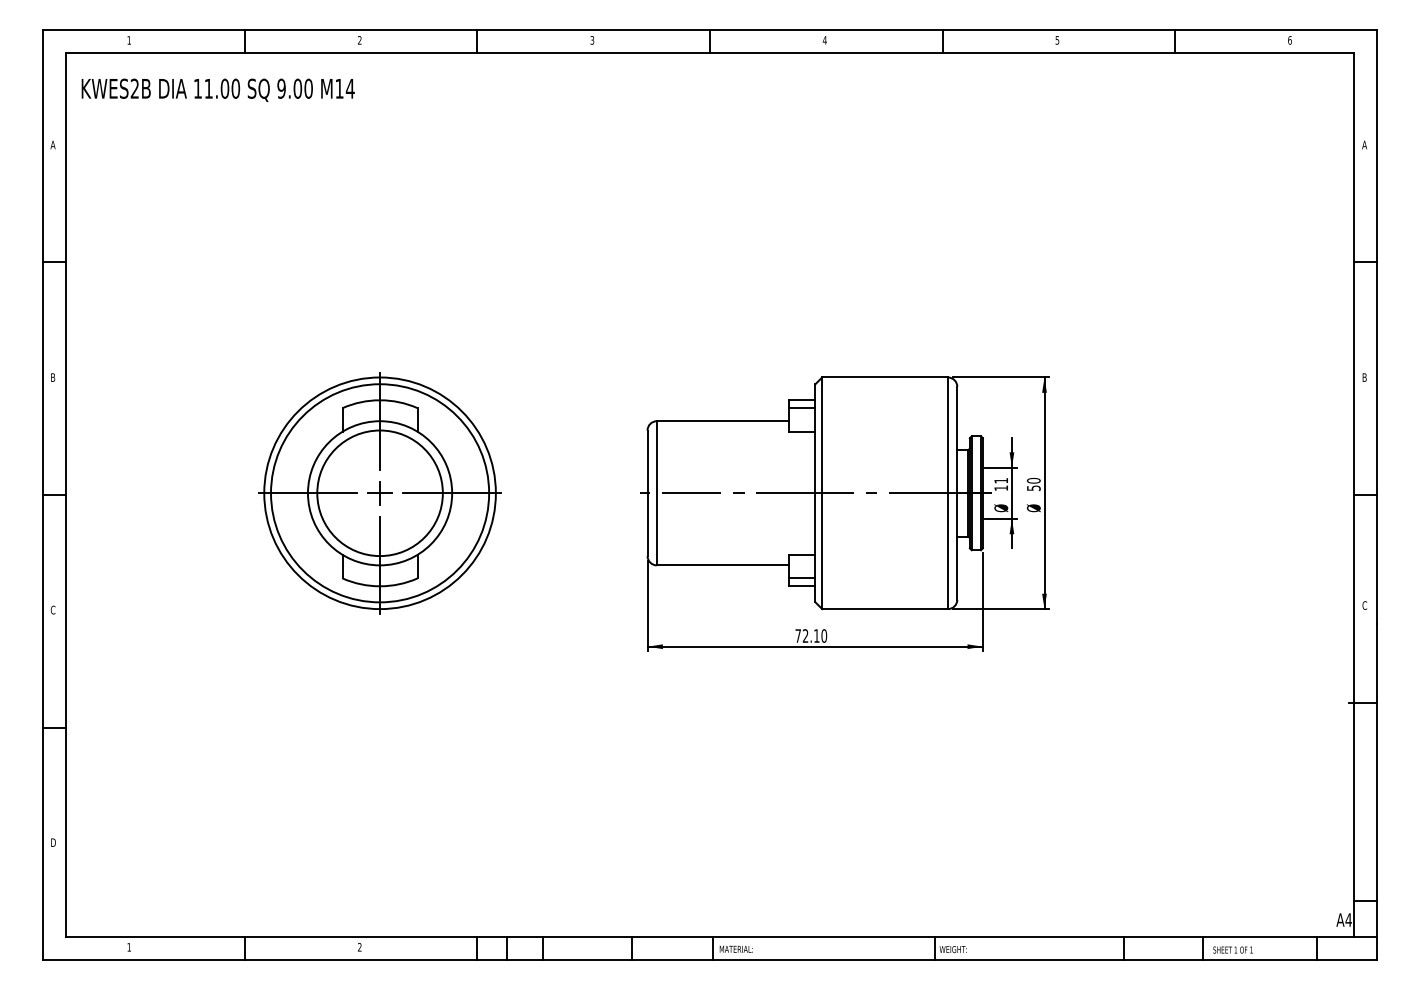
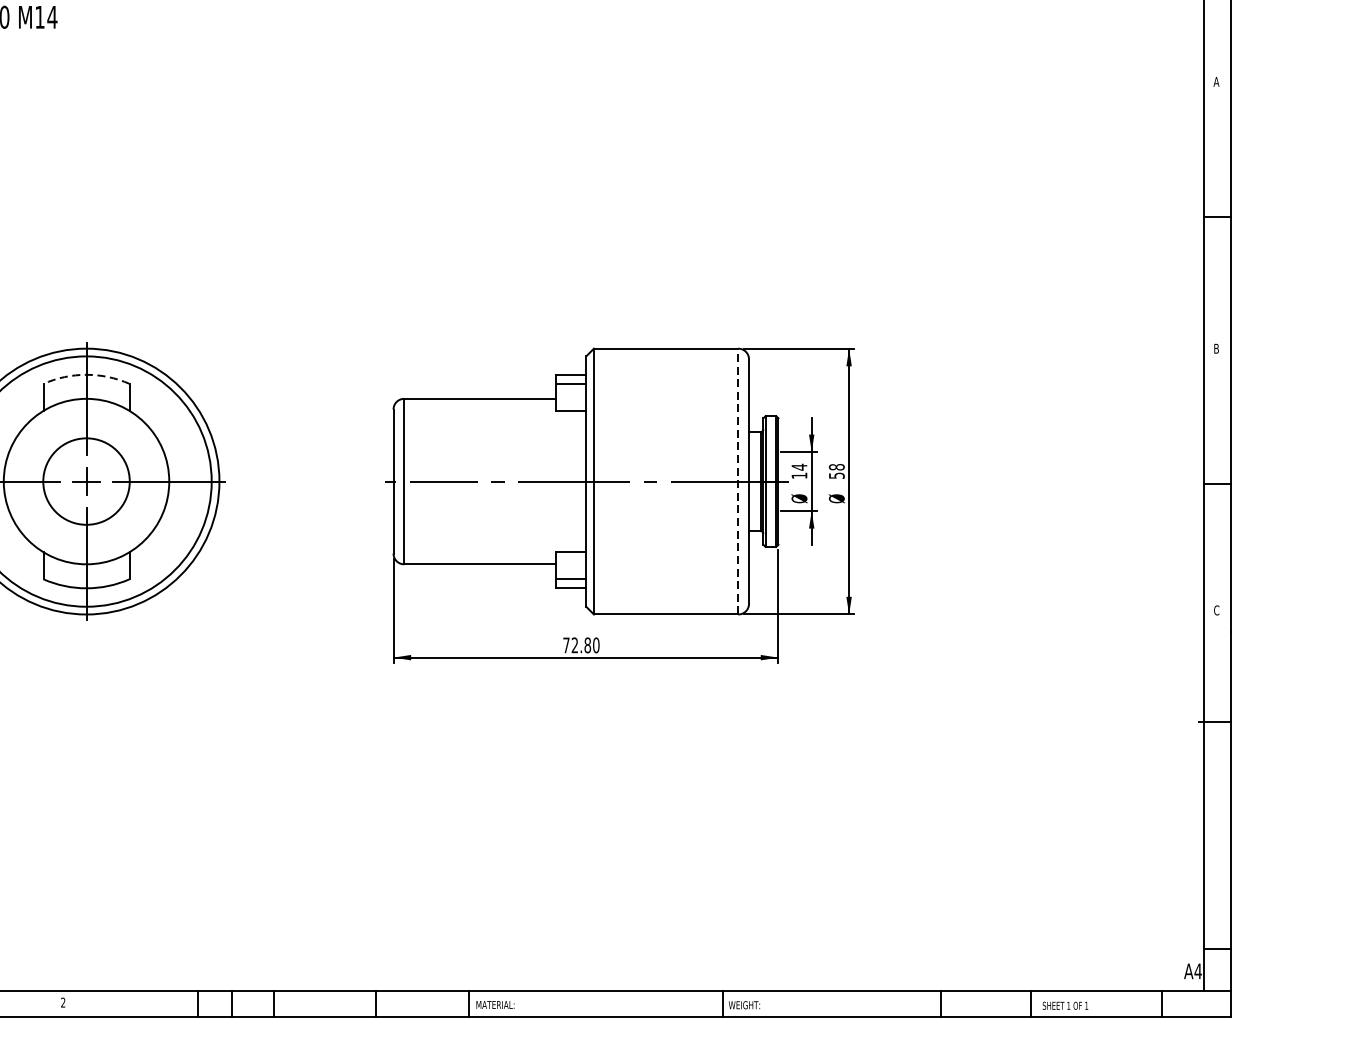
arc: (380, 400) -> (87, 375), solid -> dashed
text: (1000, 480) -> (798, 466), 11 -> 14
text: (1033, 480) -> (836, 466), 50 -> 58
circle: (379, 493) -> (85, 481), size x0.6
line: (948, 493) -> (738, 481), solid -> dashed
text: (816, 635) -> (587, 644), 72.10 -> 72.80

